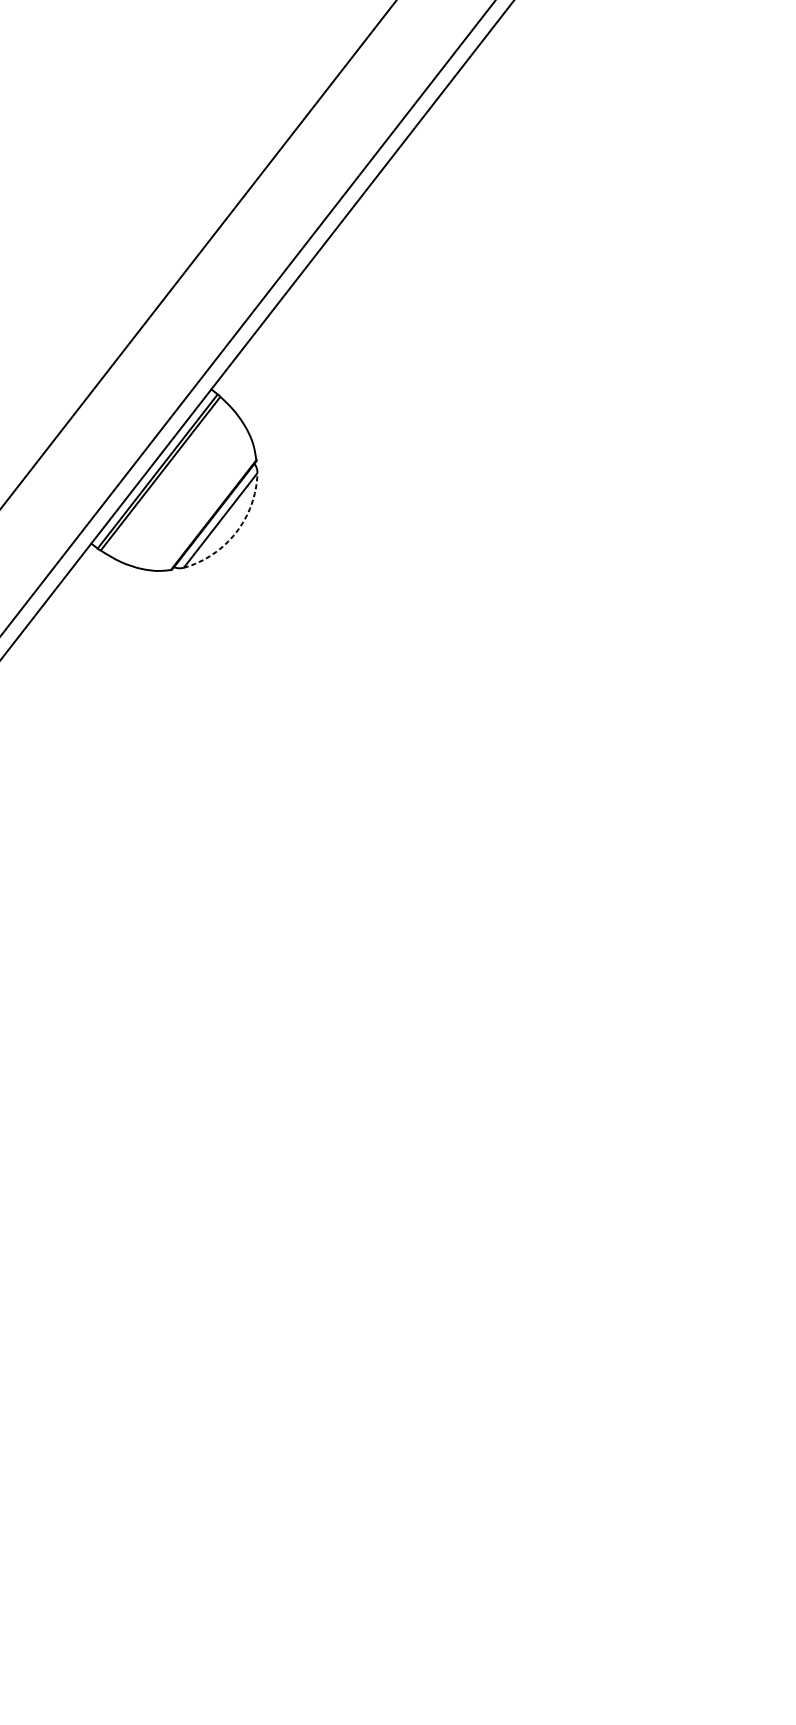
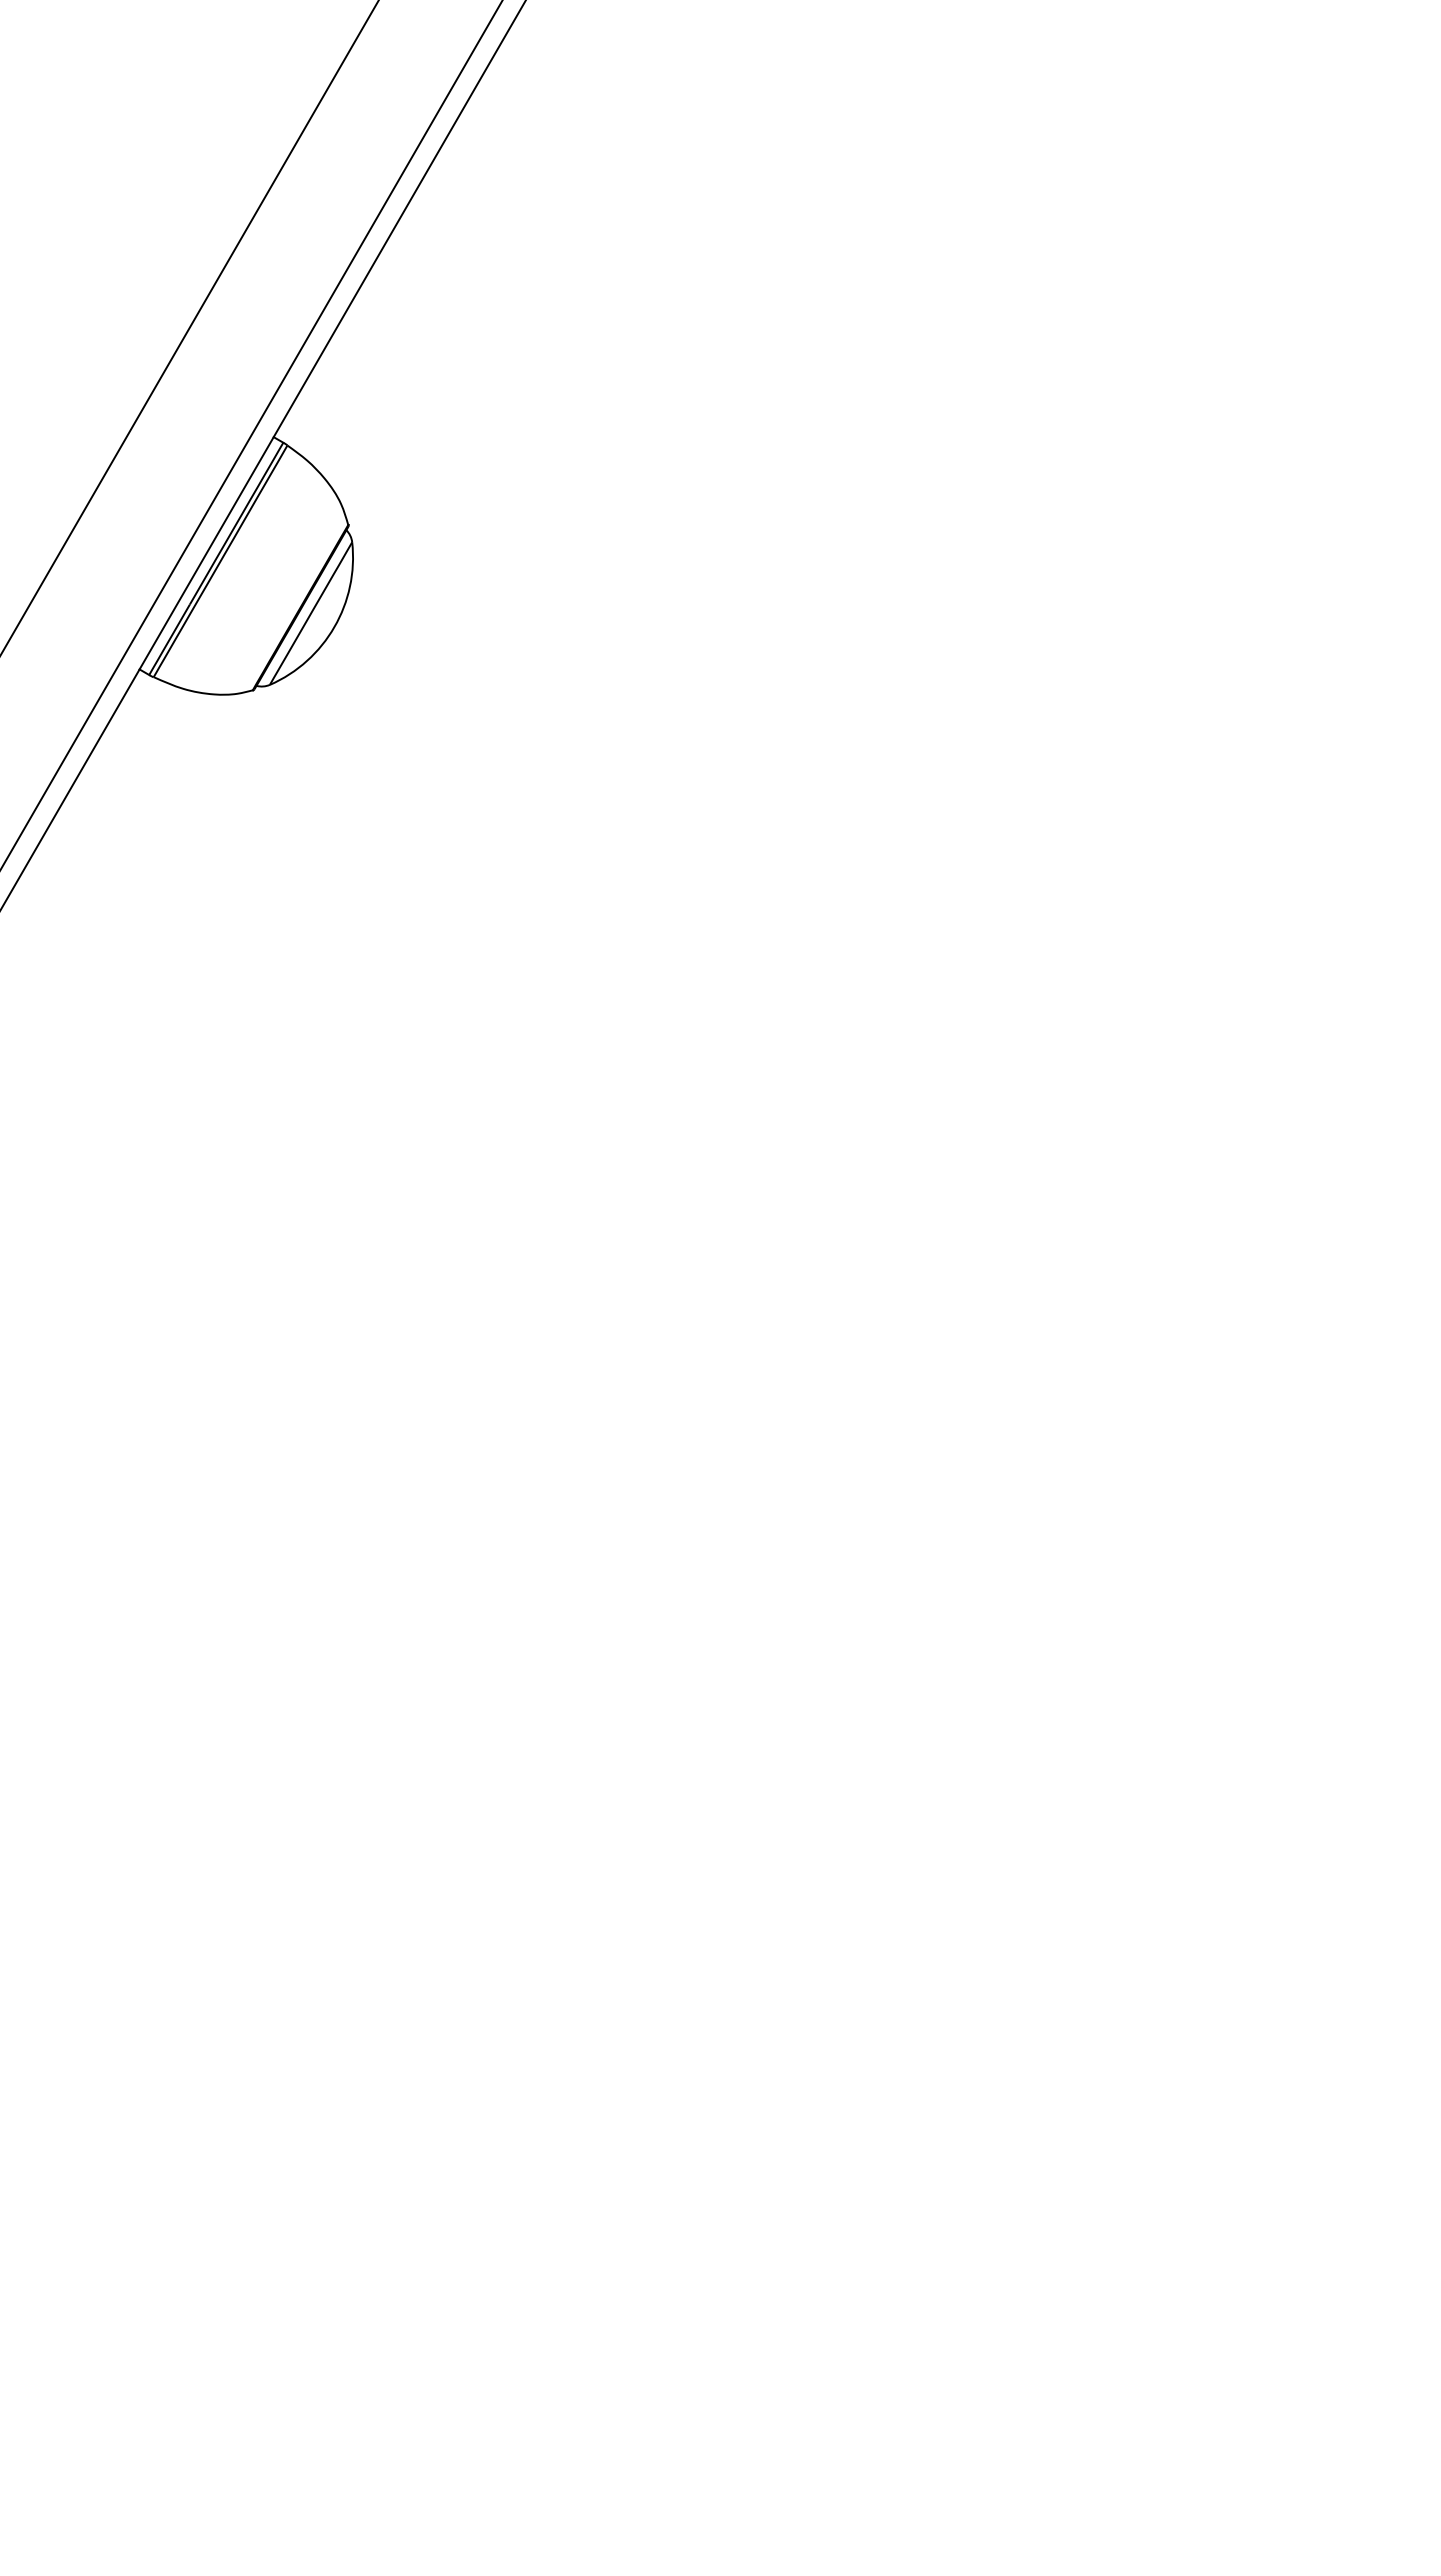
arc: (236, 532) -> (334, 627), dashed -> solid

